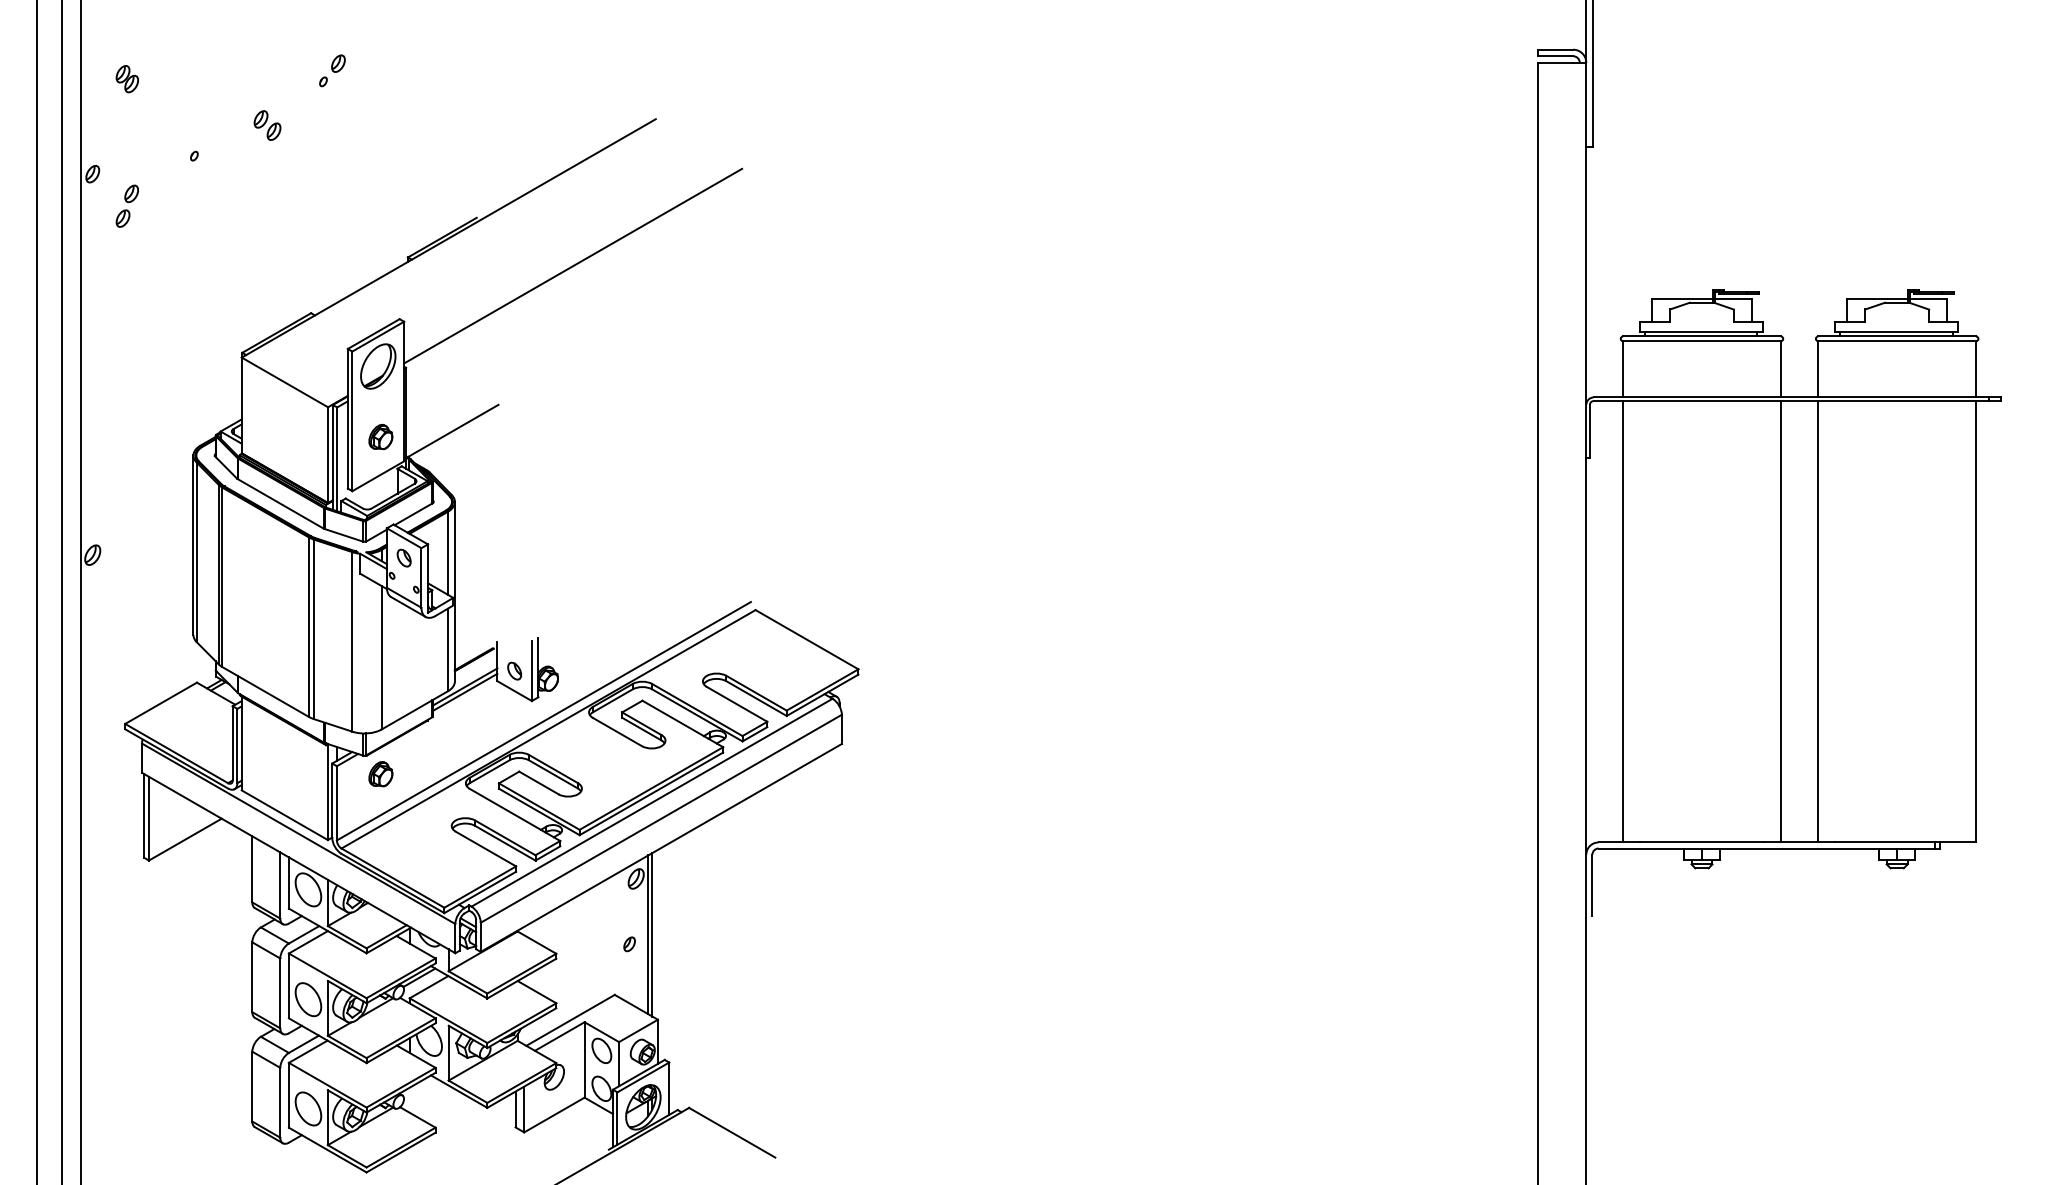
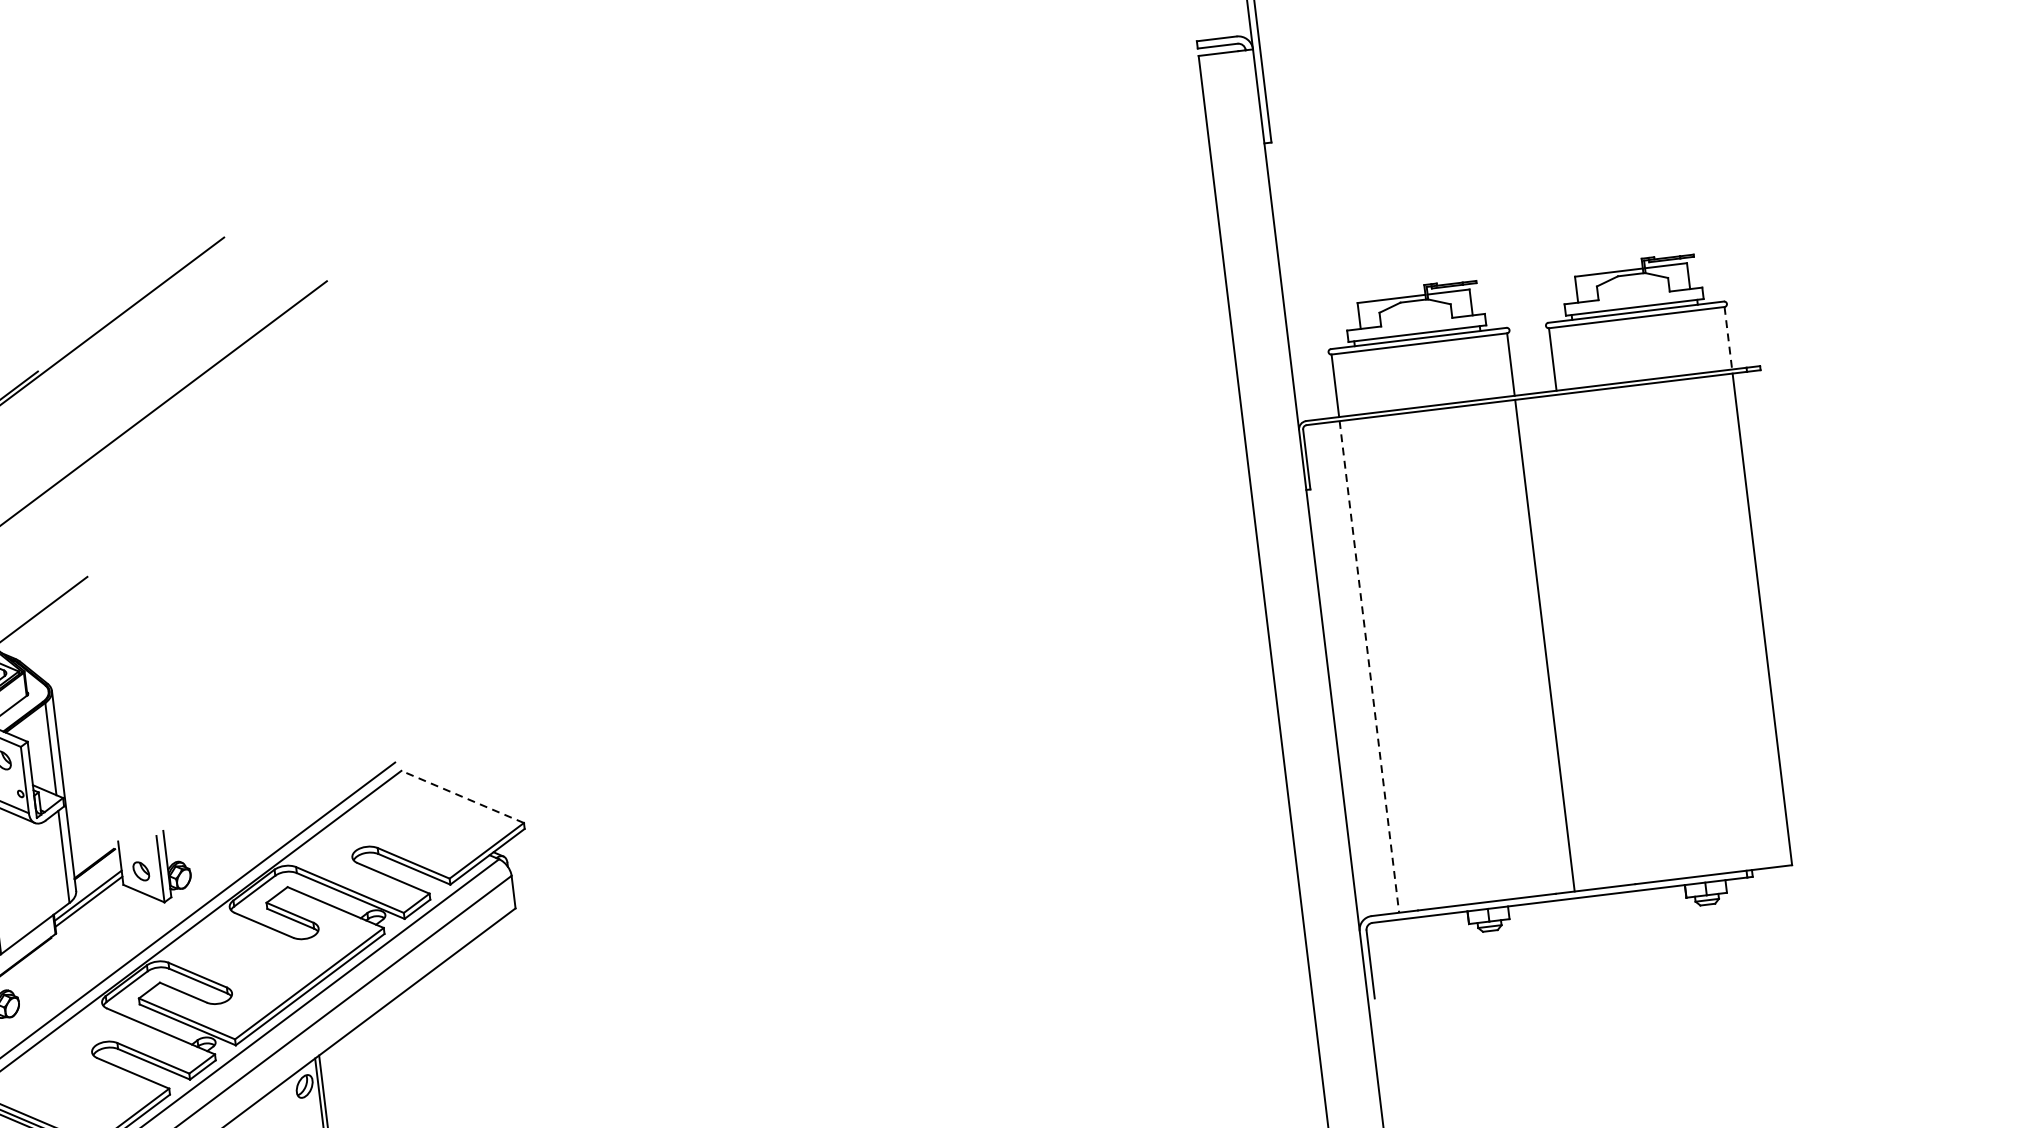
line: (1975, 369) -> (1727, 338), solid -> dashed
line: (1623, 621) -> (1369, 666), solid -> dashed
line: (1818, 621) -> (1586, 640), removed
line: (806, 639) -> (462, 796), solid -> dashed

